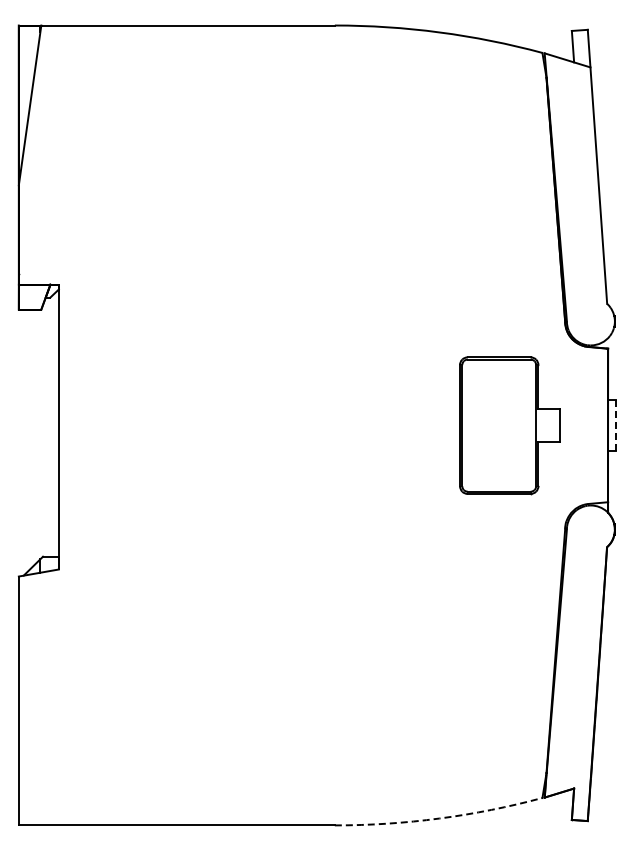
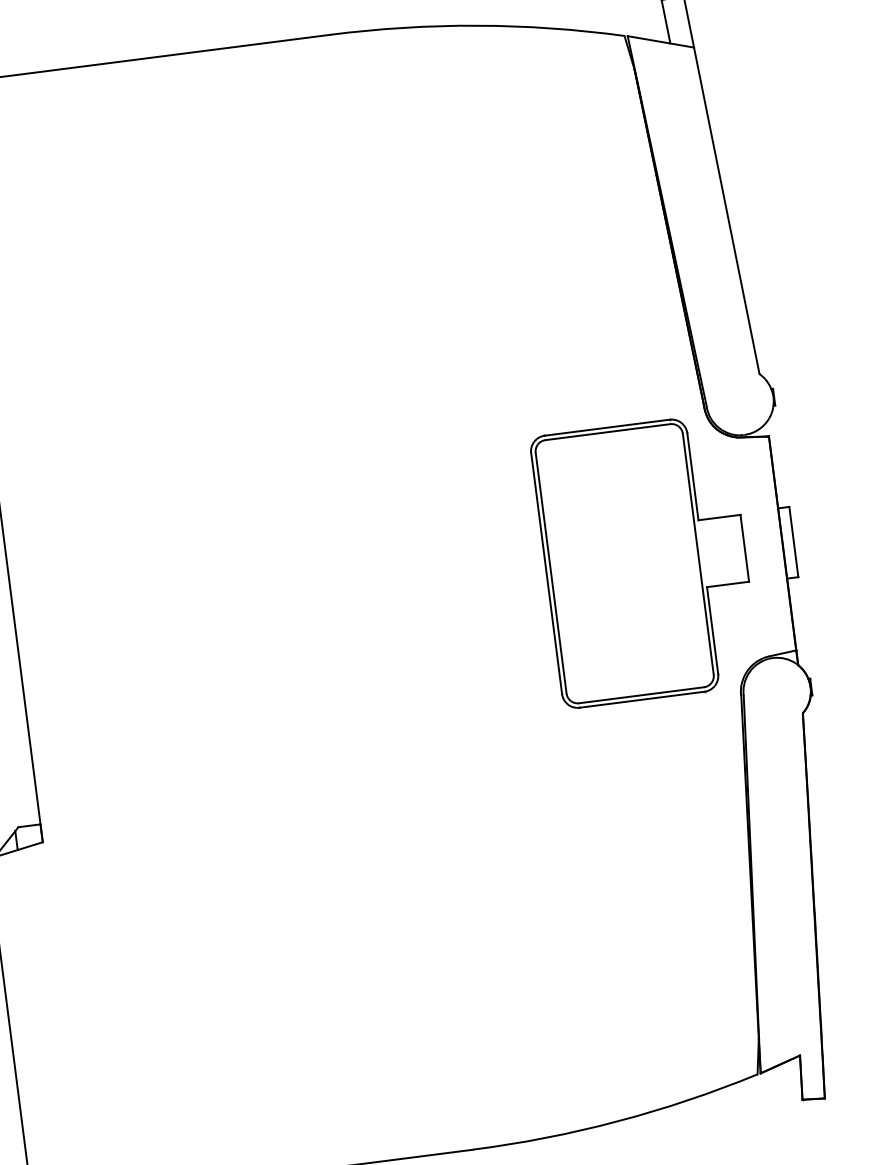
part: (509, 425) -> (645, 561), size x1.43
line: (616, 425) -> (794, 541), dashed -> solid
arc: (439, 818) -> (617, 1121), dashed -> solid

